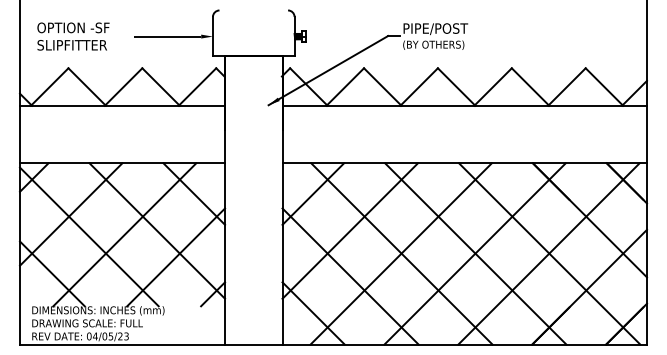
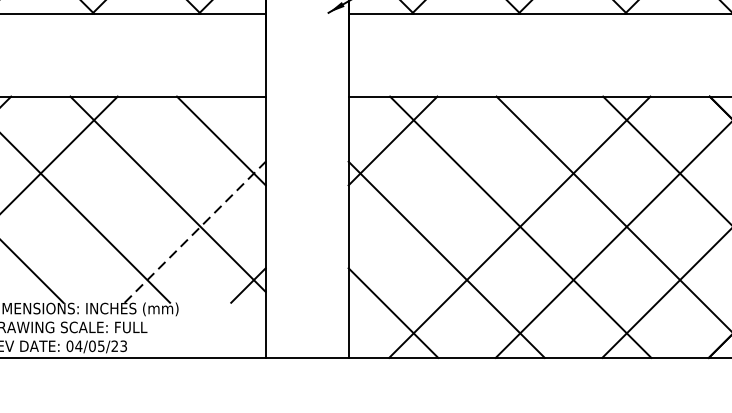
line: (349, 230) -> (445, 193), removed
line: (124, 234) -> (120, 199), removed
line: (176, 257) -> (195, 232), solid -> dashed

